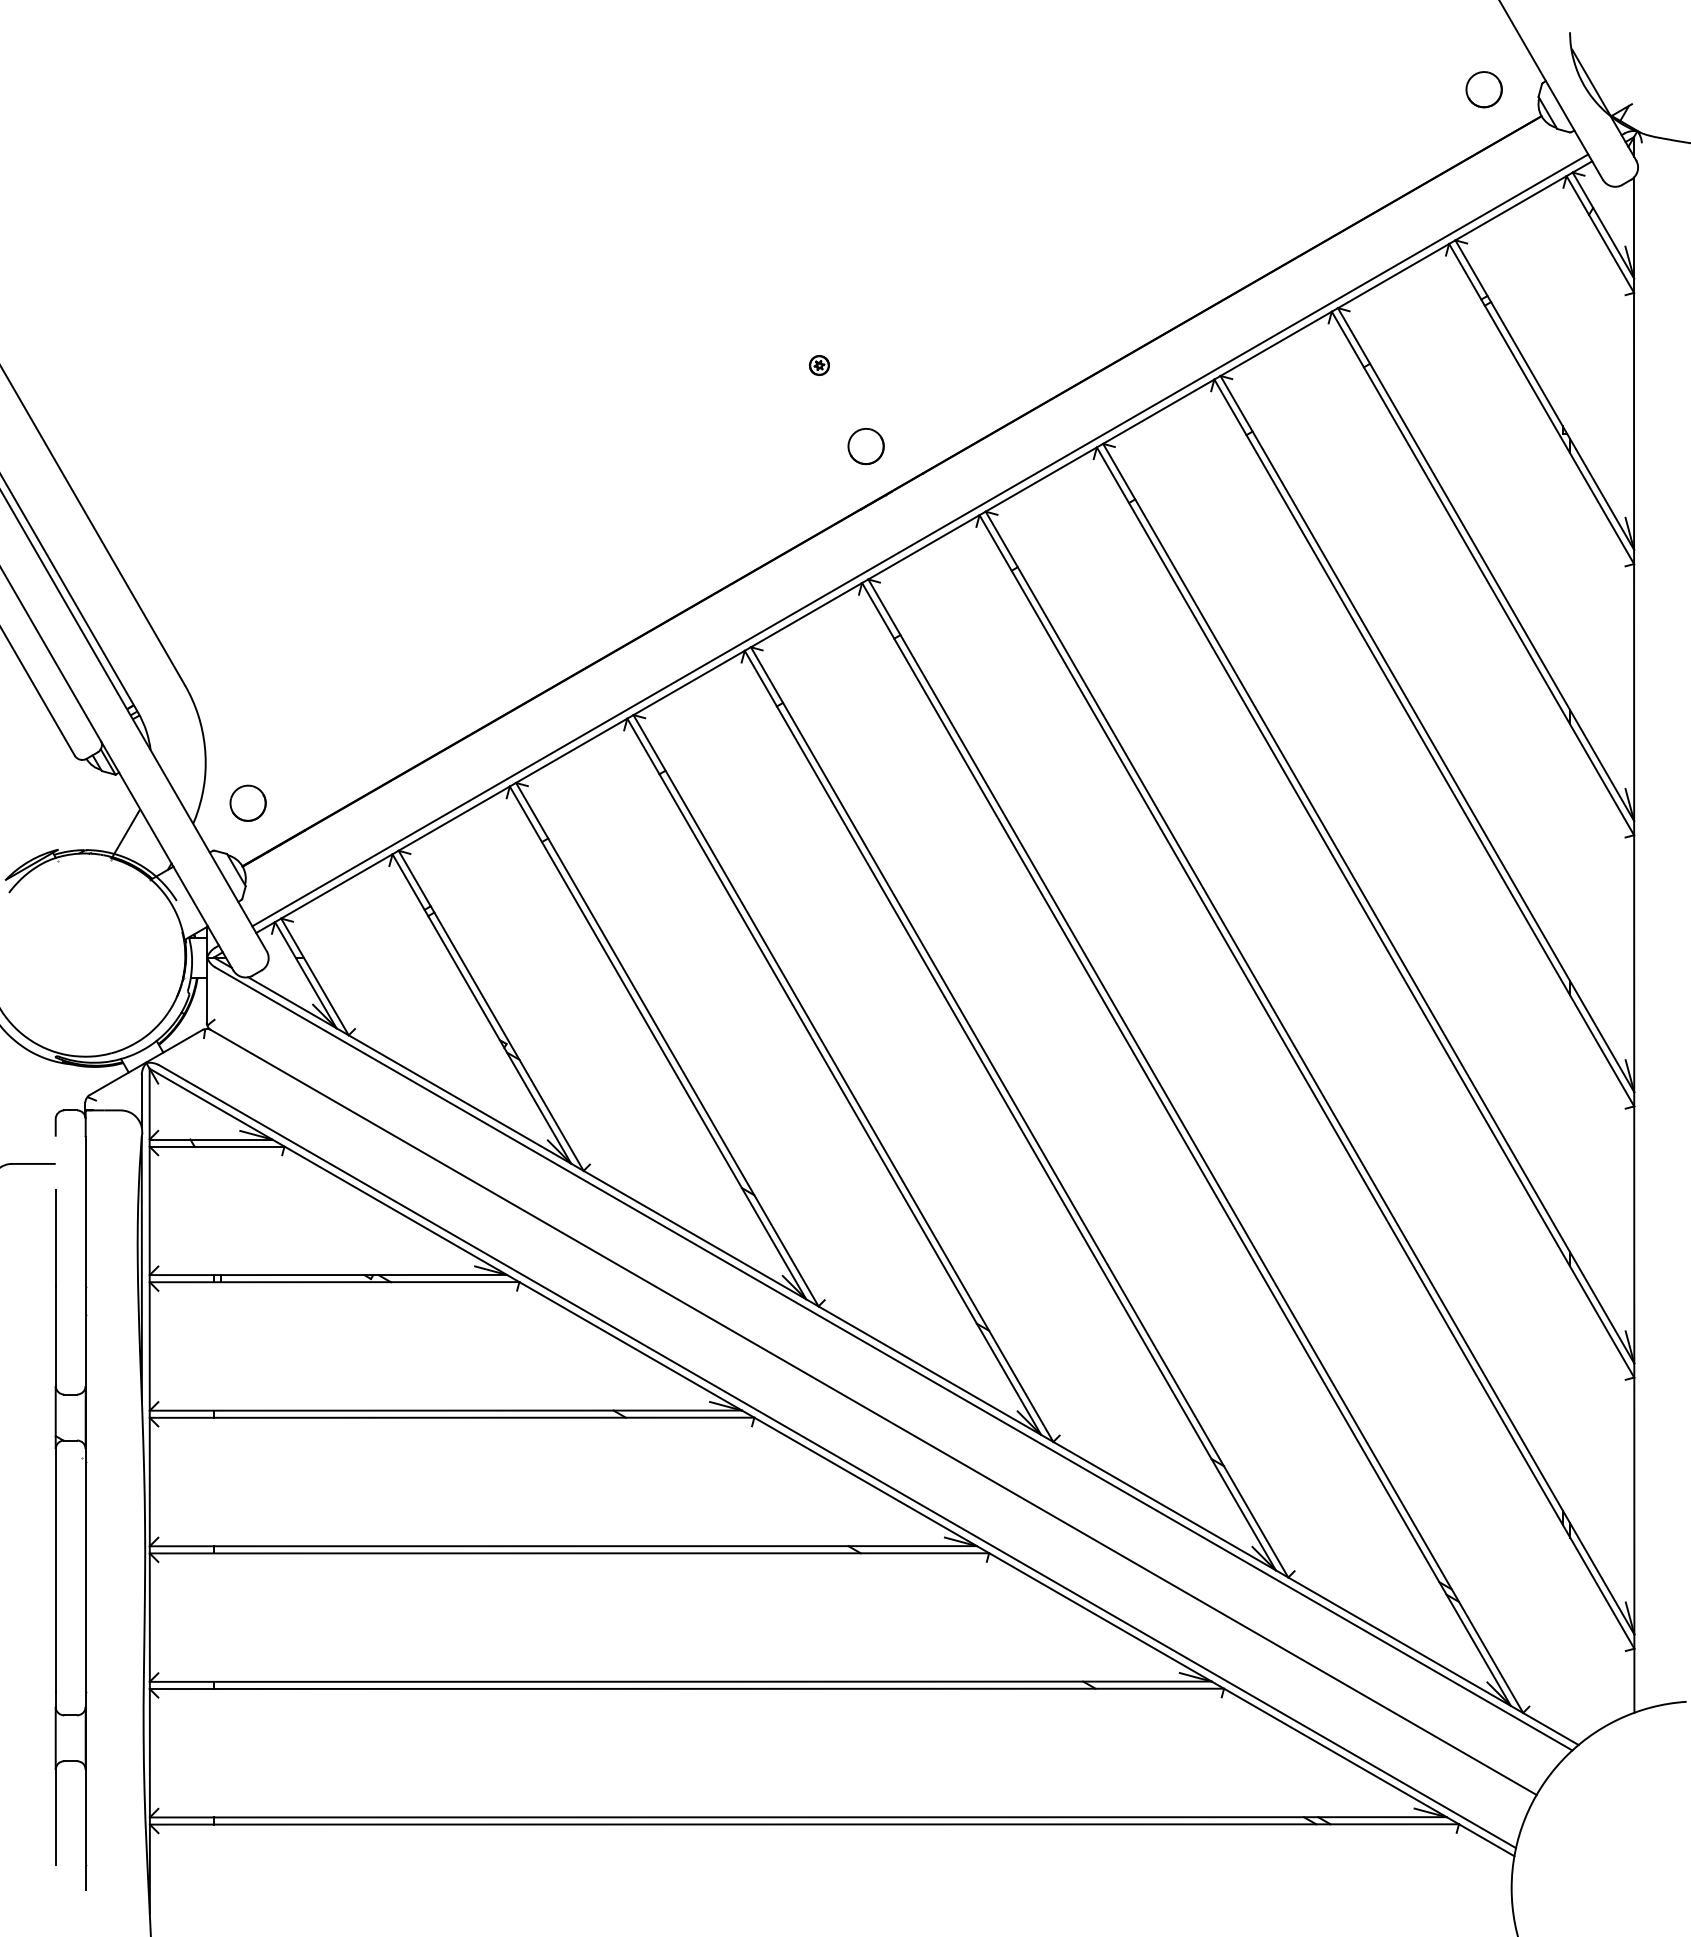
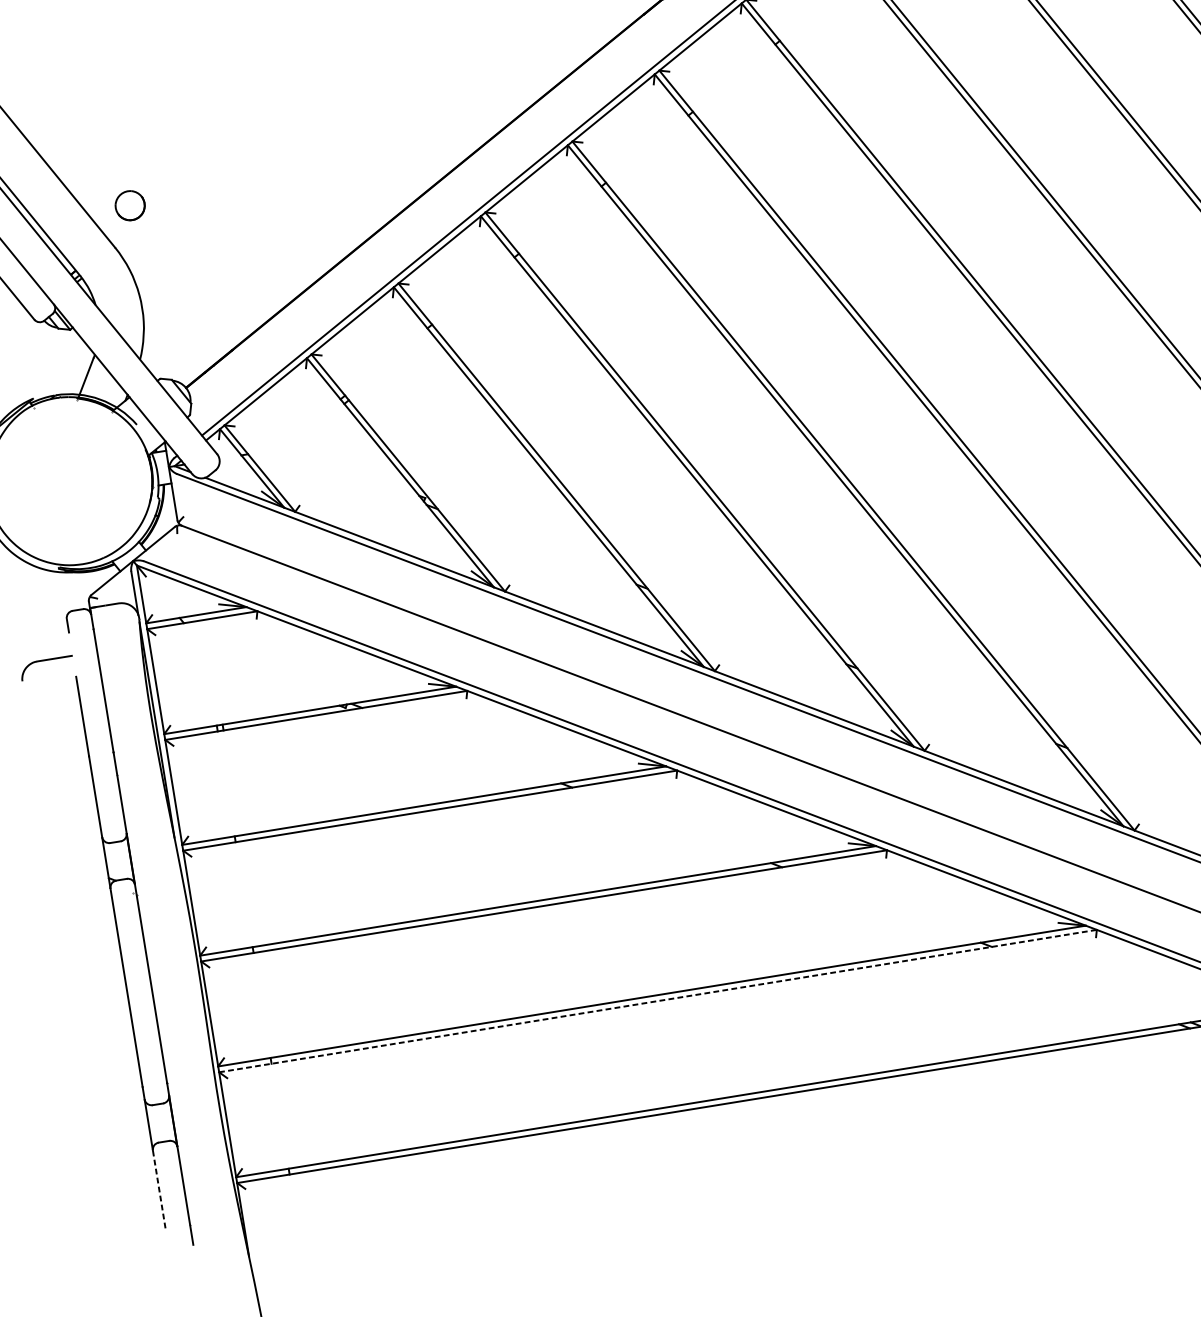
part: (247, 802) -> (129, 205), moved
line: (687, 1688) -> (658, 1000), solid -> dashed
line: (55, 1817) -> (159, 1189), solid -> dashed

